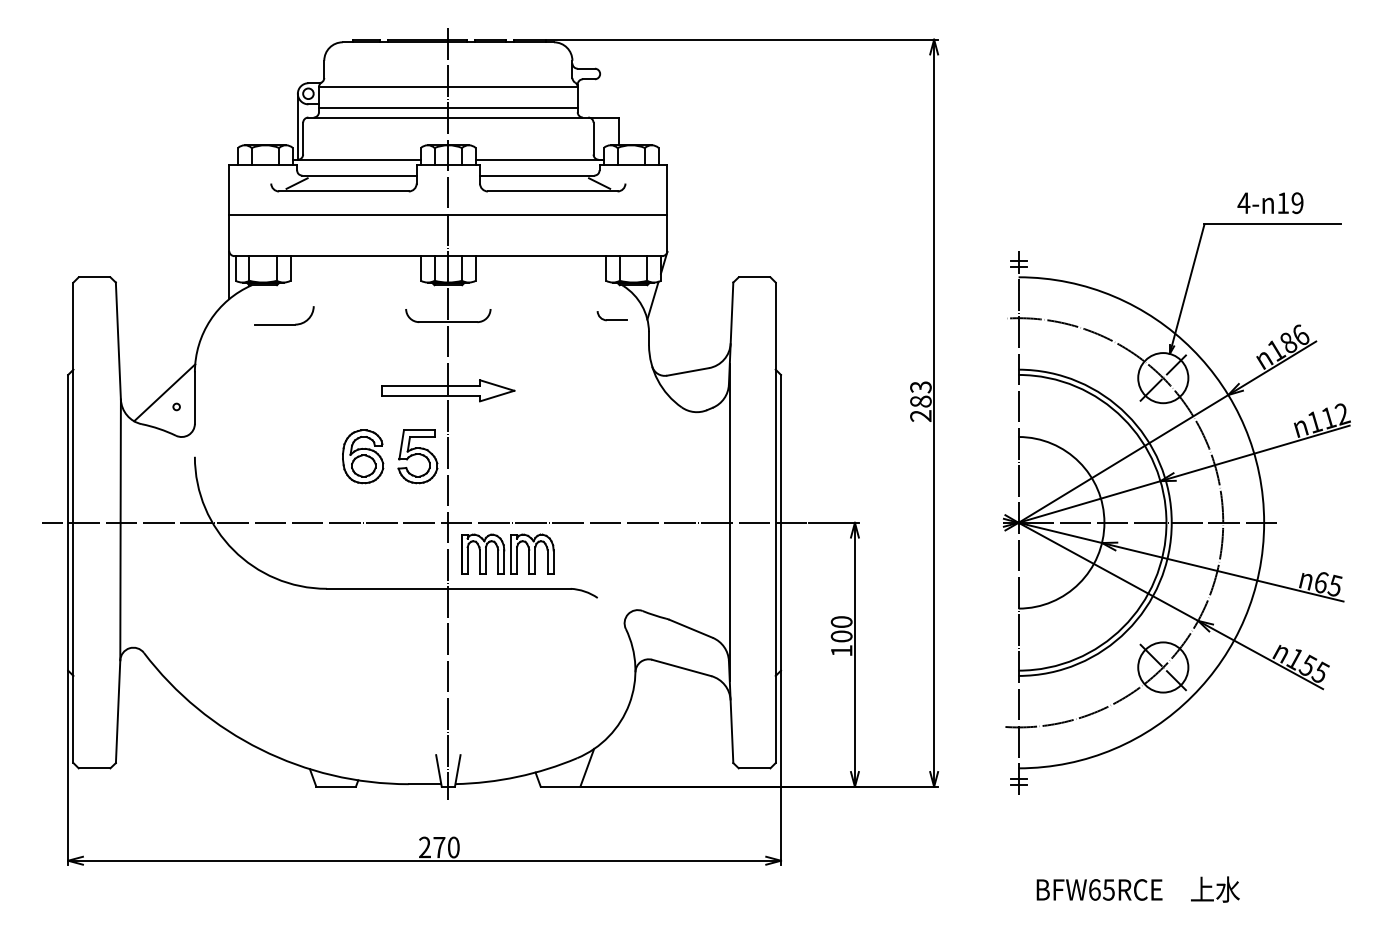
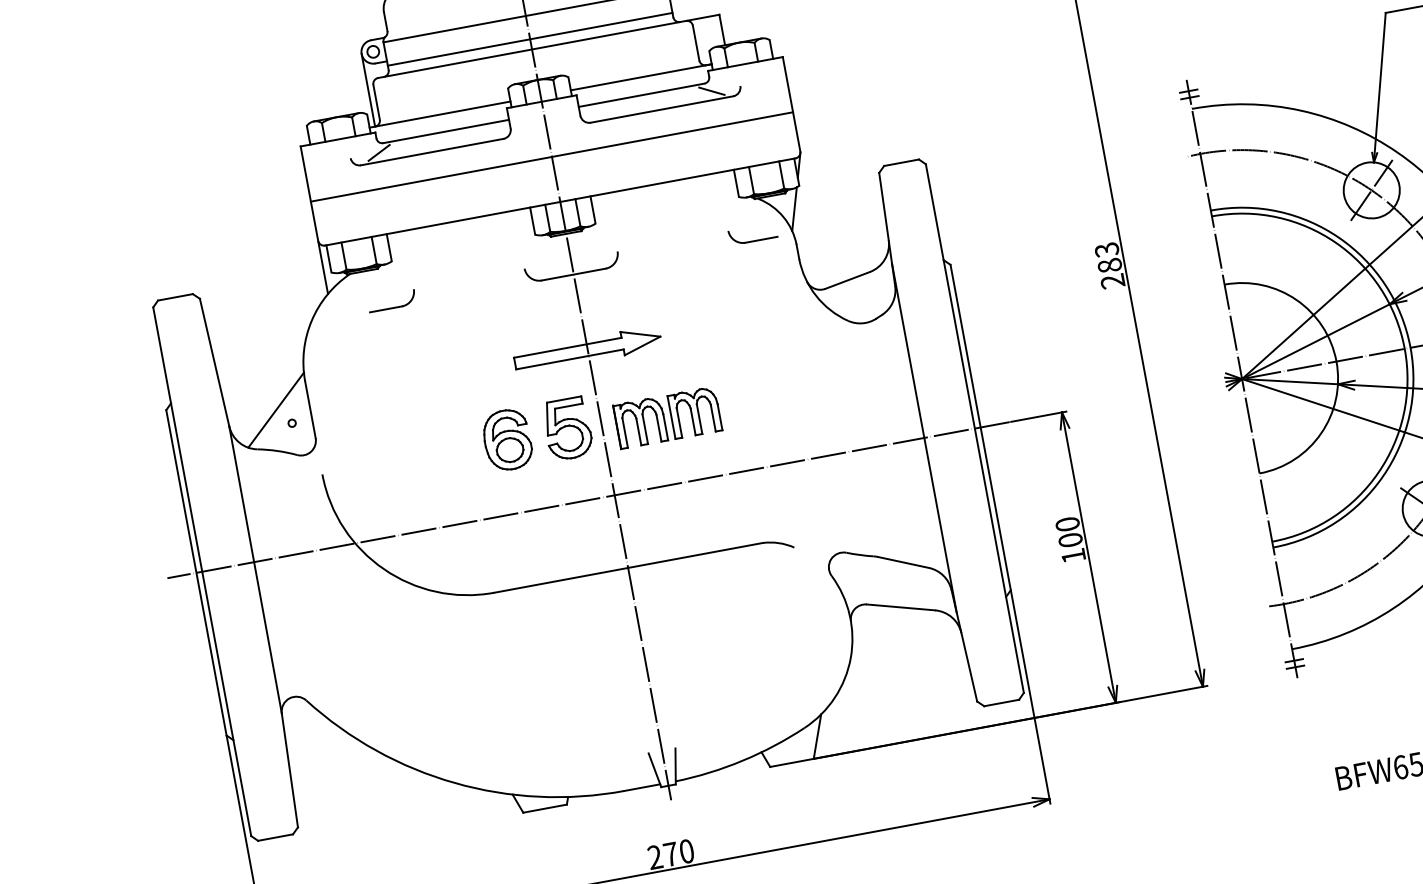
part: (284, 315) -> (392, 300), size x0.71
part: (612, 315) -> (753, 233), size x1.43
part: (507, 553) -> (667, 416), moved

